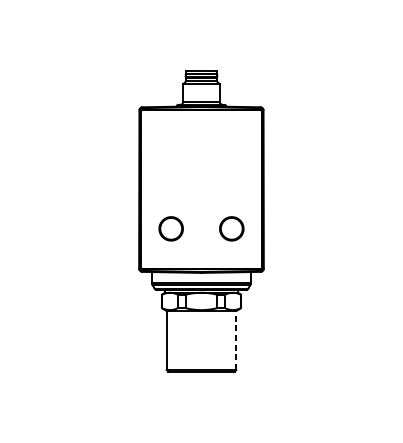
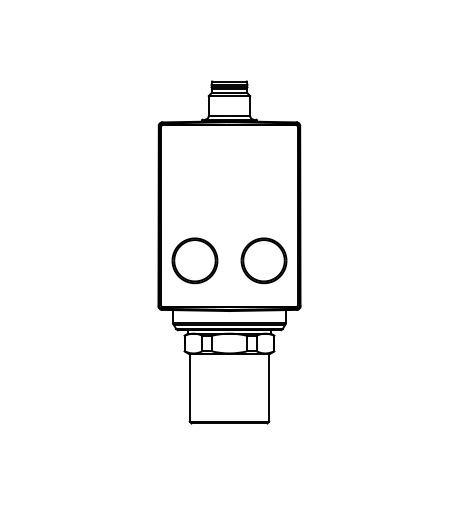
part: (170, 228) -> (194, 260), size x1.67
part: (231, 228) -> (263, 260), size x1.67
line: (236, 340) -> (269, 388), dashed -> solid

